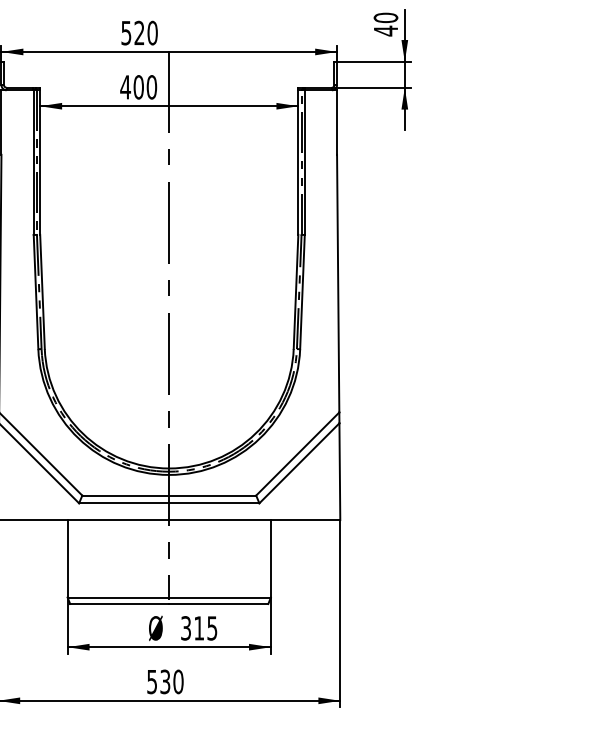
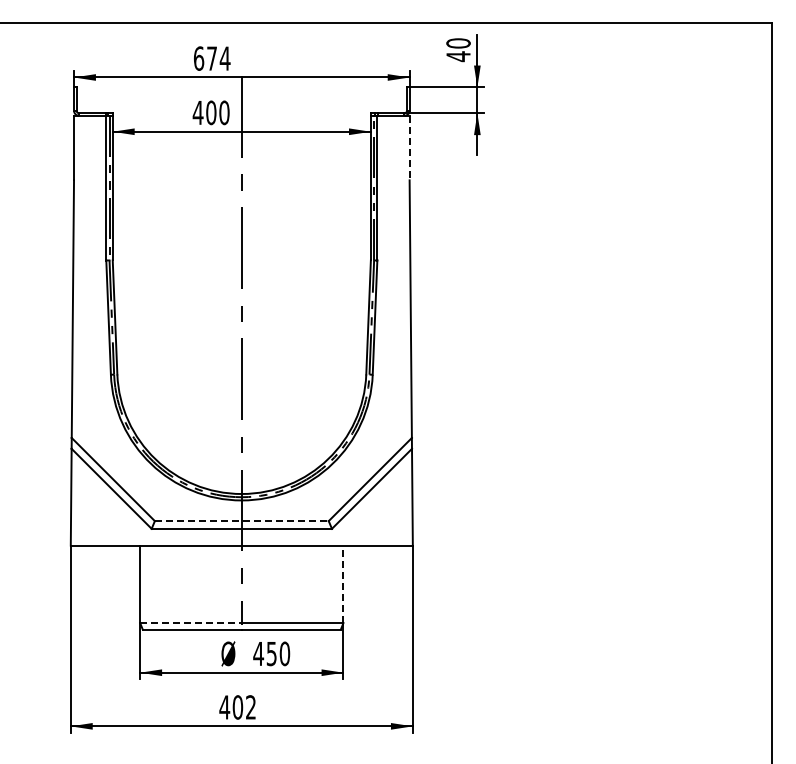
text: (139, 32) -> (212, 58), 520 -> 674
line: (336, 122) -> (409, 148), solid -> dashed
line: (168, 495) -> (241, 521), solid -> dashed
line: (270, 558) -> (343, 584), solid -> dashed
line: (118, 597) -> (191, 623), solid -> dashed
text: (198, 627) -> (271, 653), 315 -> 450
text: (164, 681) -> (237, 707), 530 -> 402

